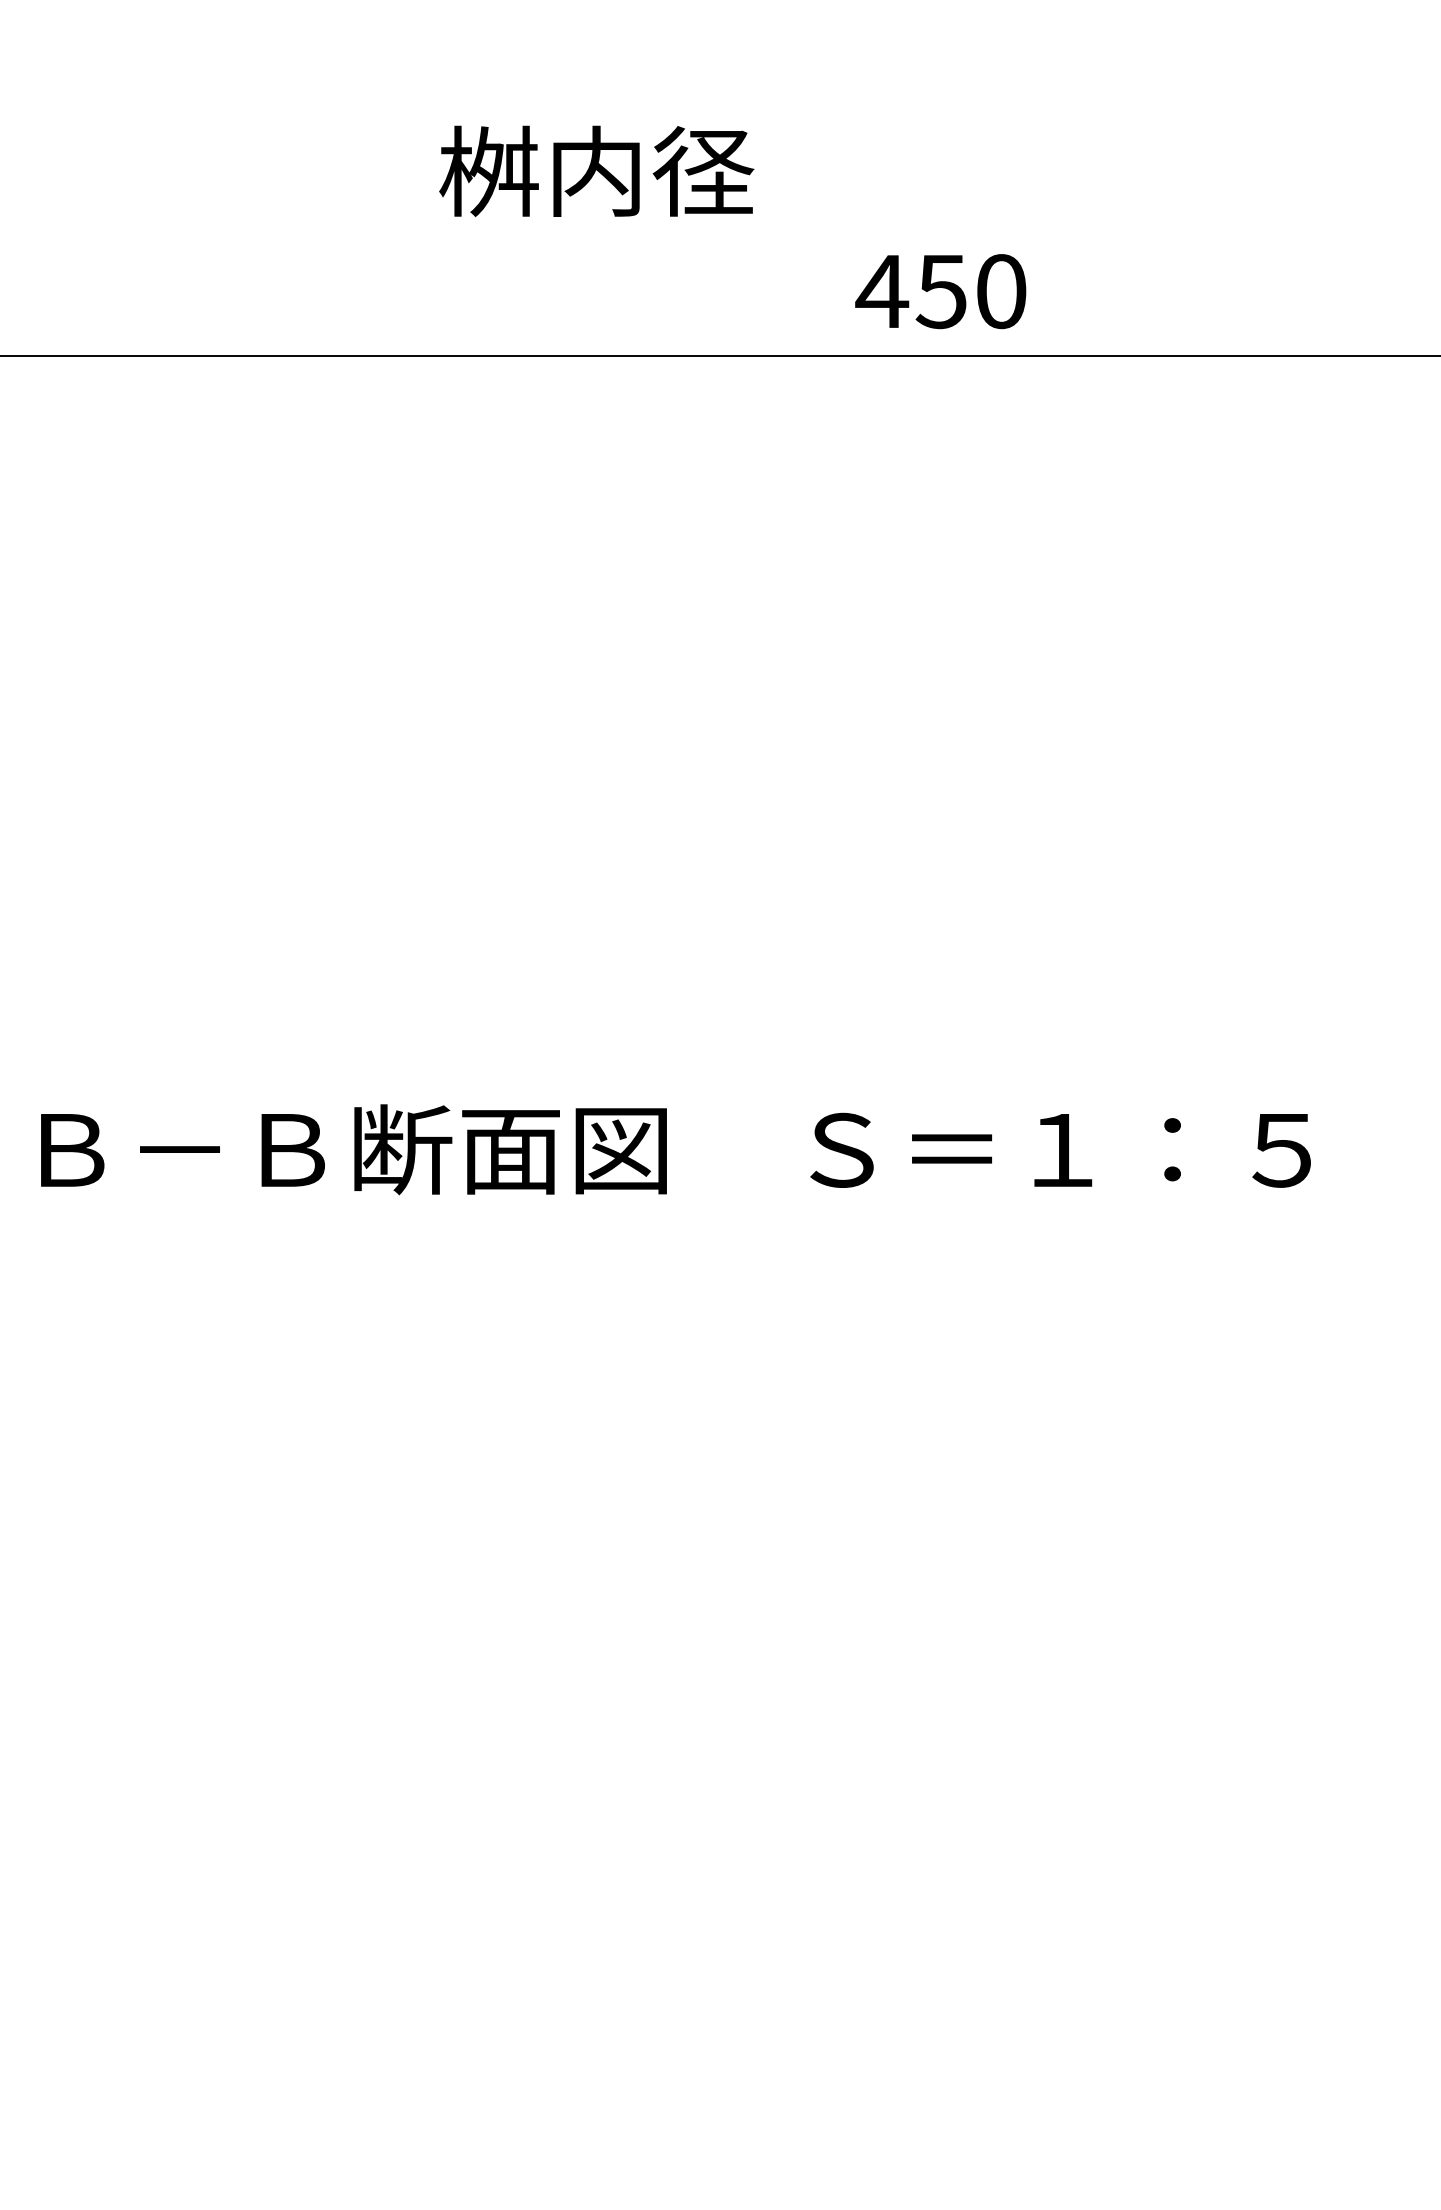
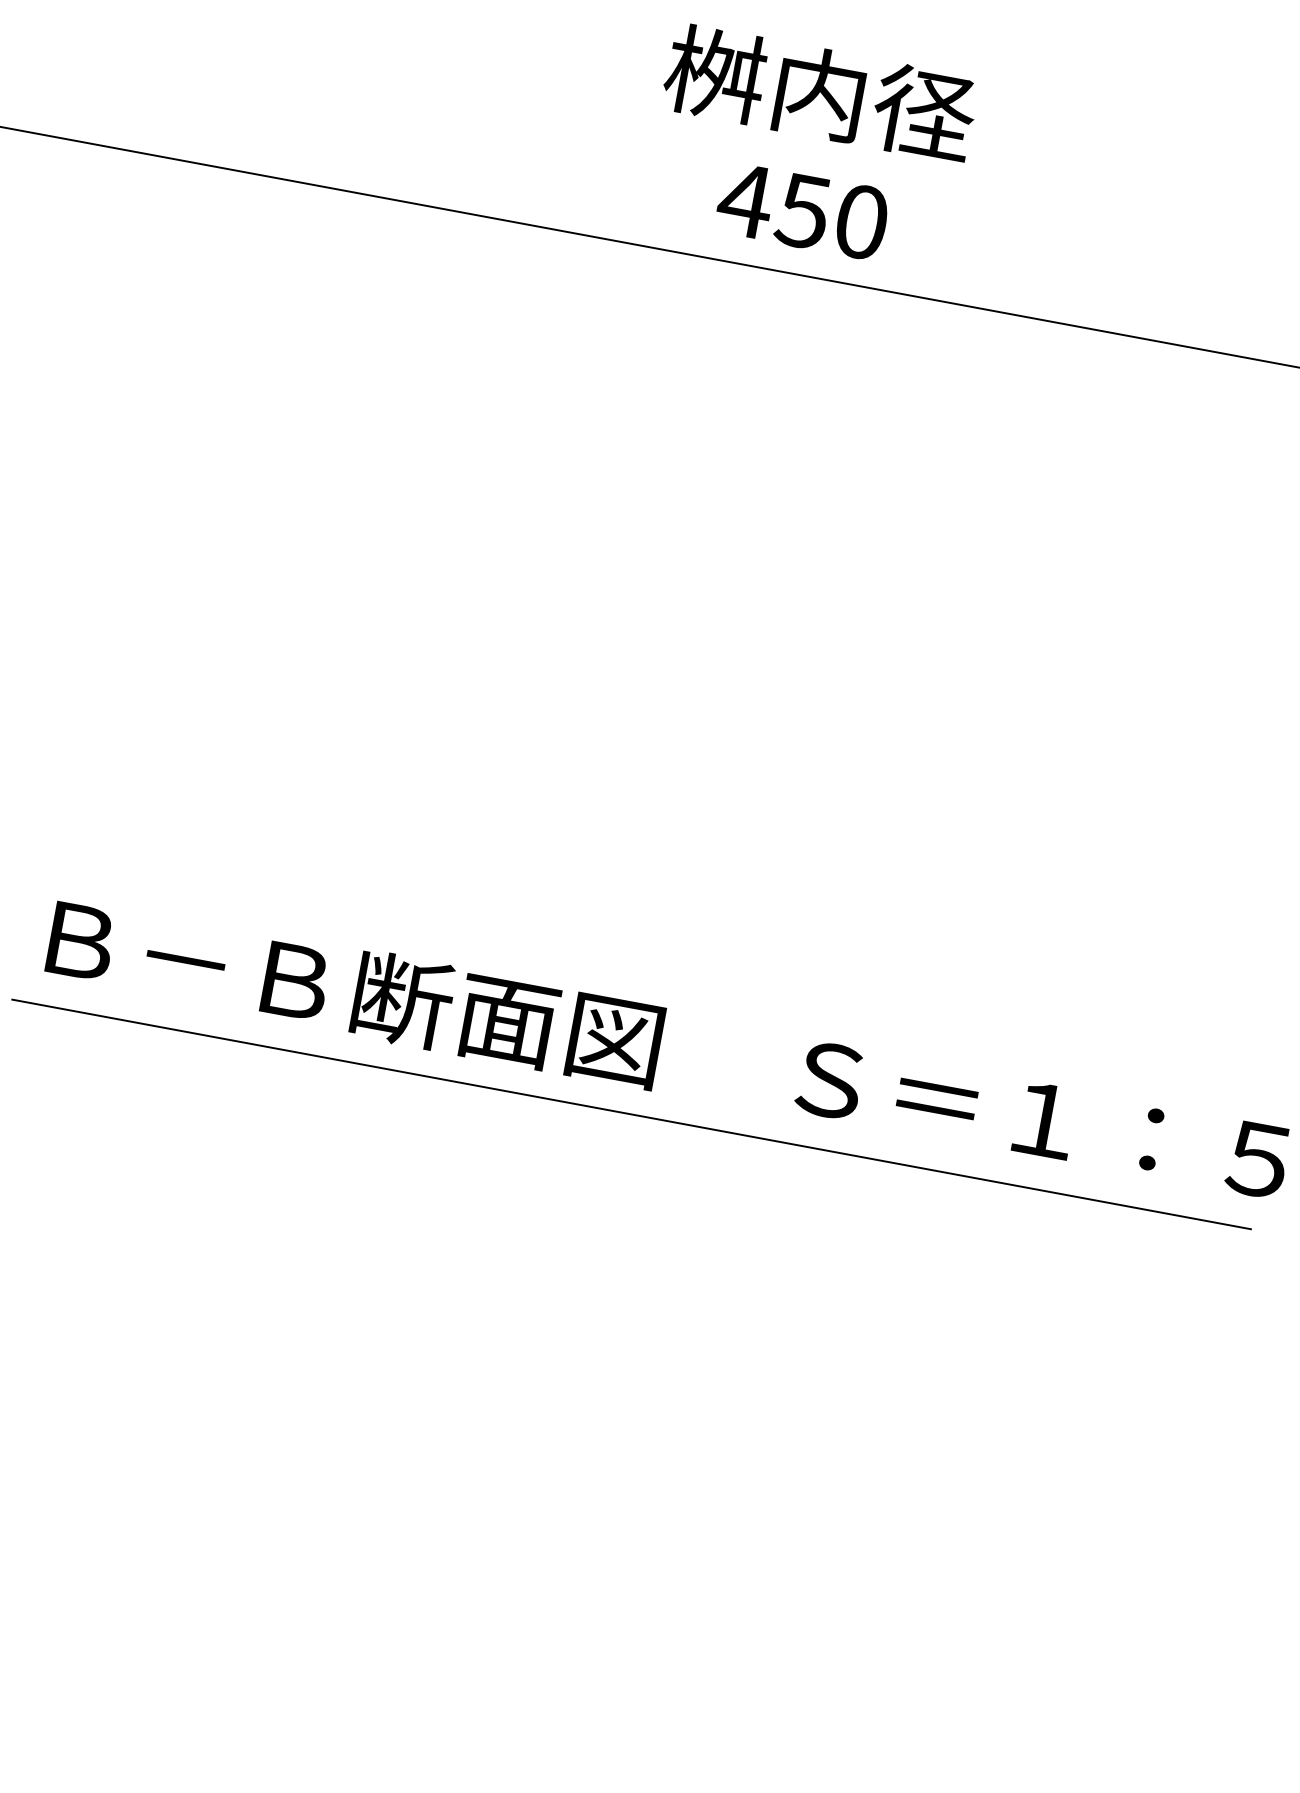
text: (596, 170) -> (820, 92), moved
text: (940, 291) -> (802, 211), moved
line: (650, 1220) -> (630, 1114), added

